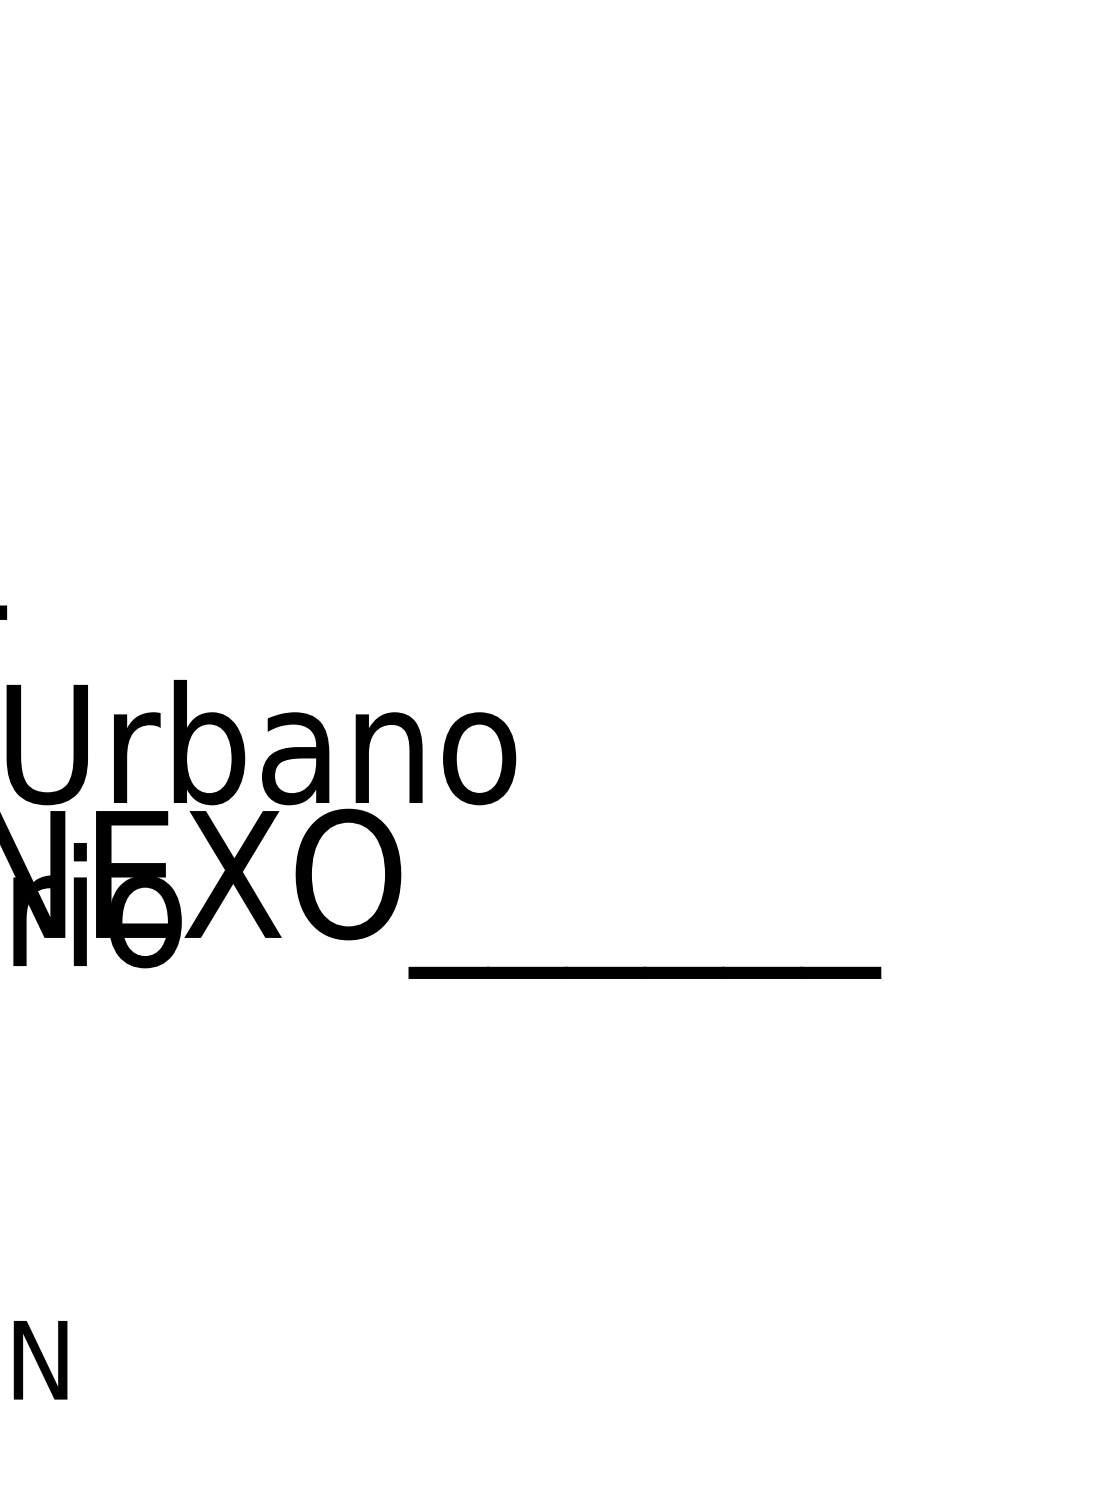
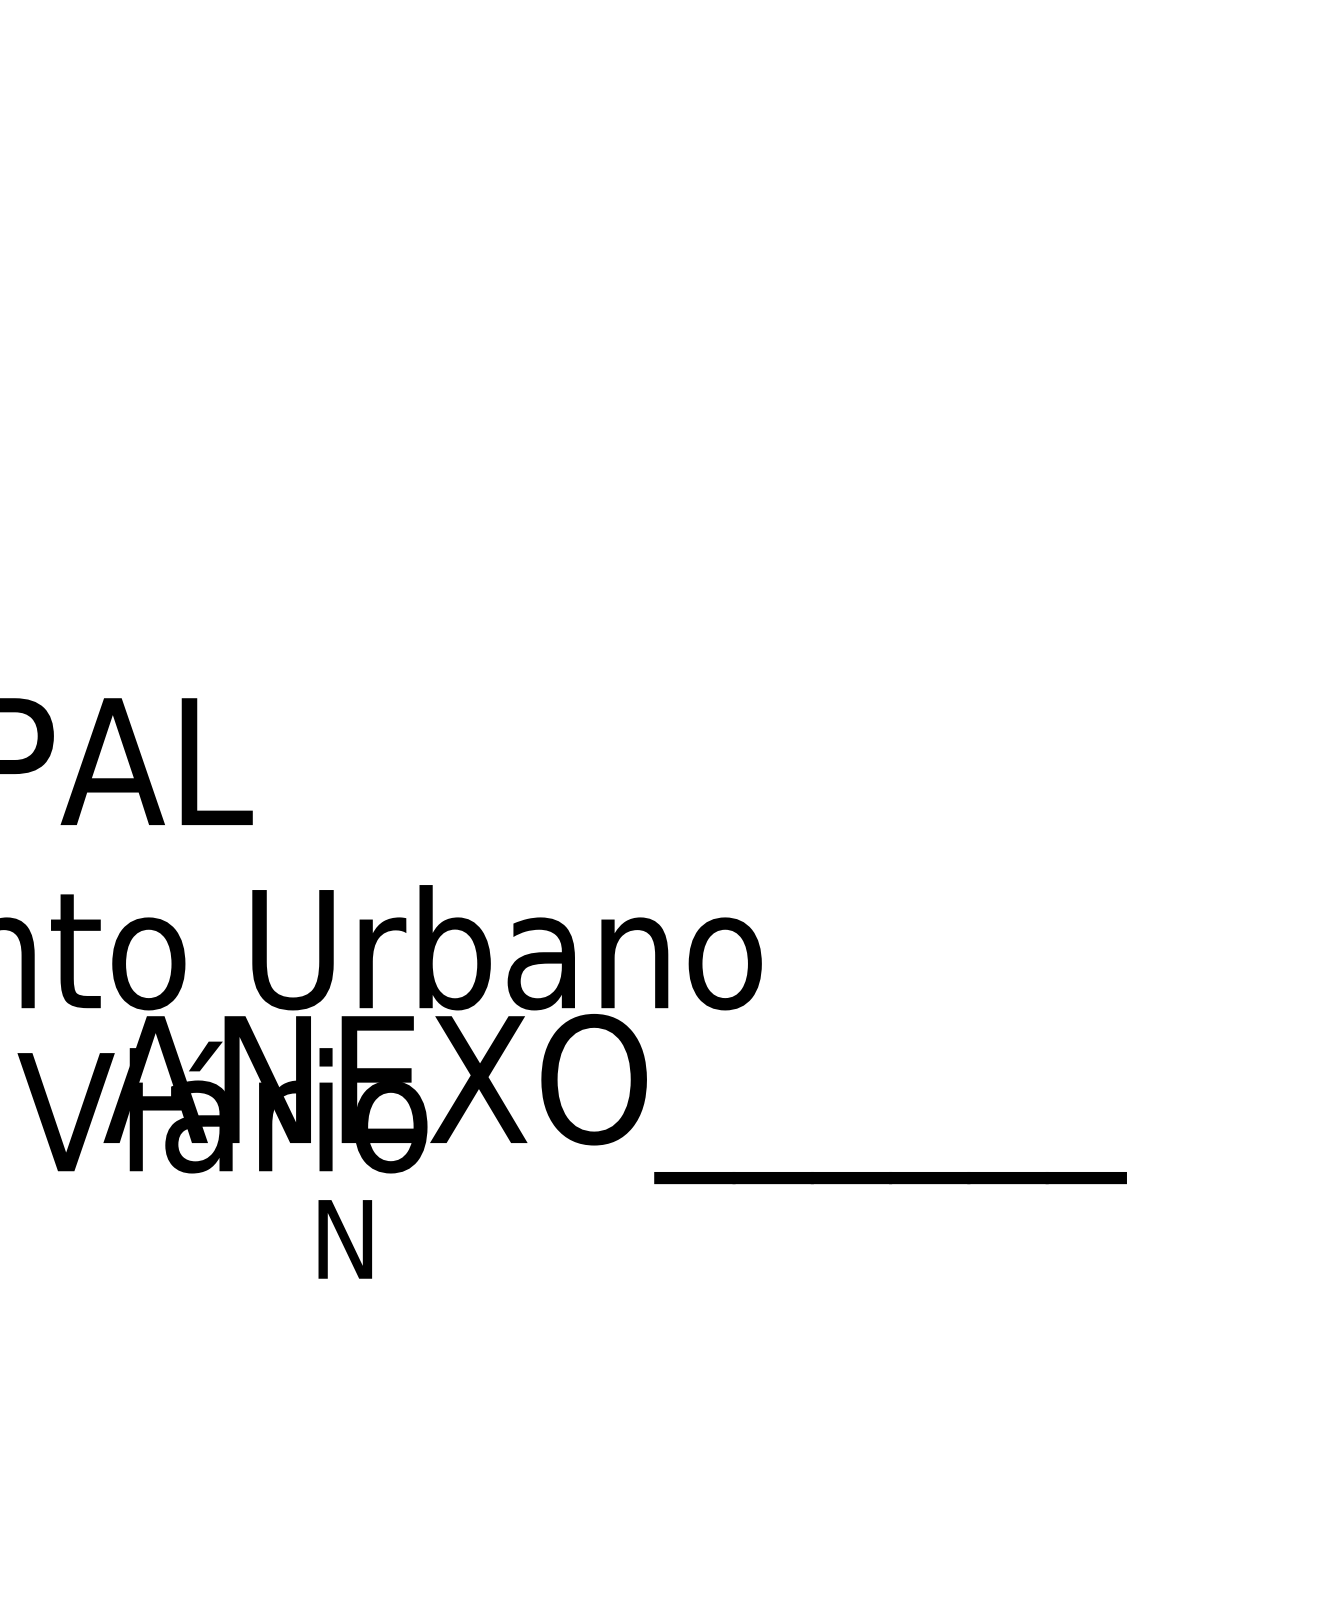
text: (39, 1360) -> (344, 1239), moved

